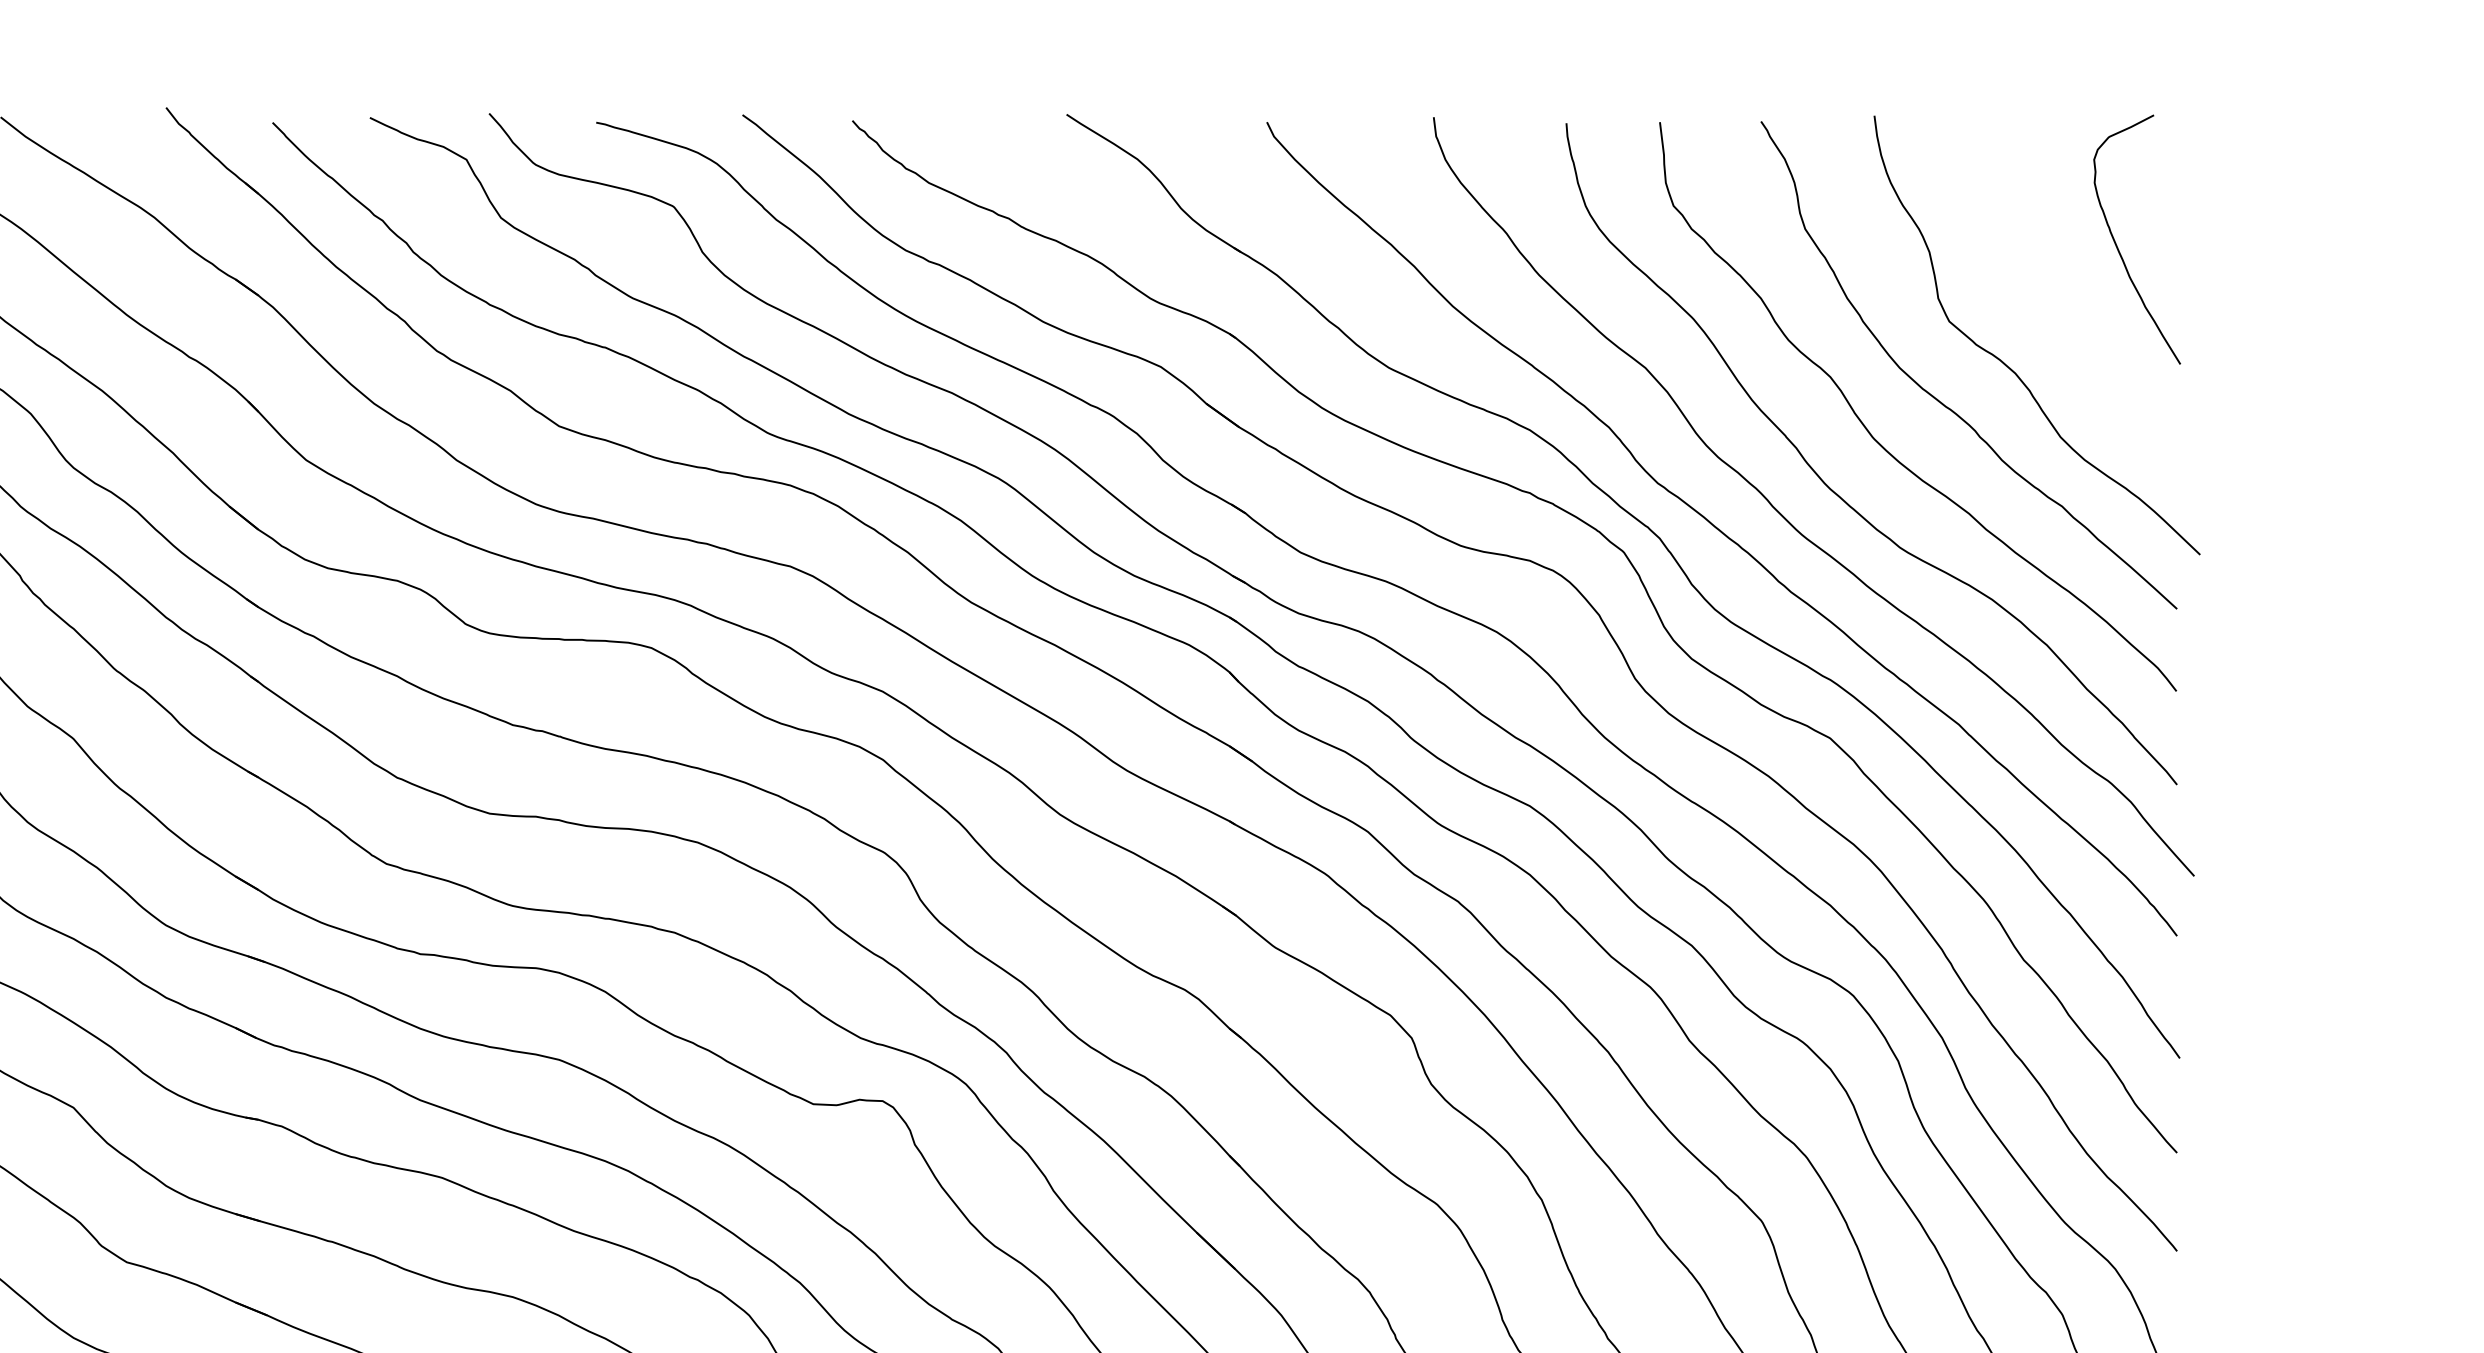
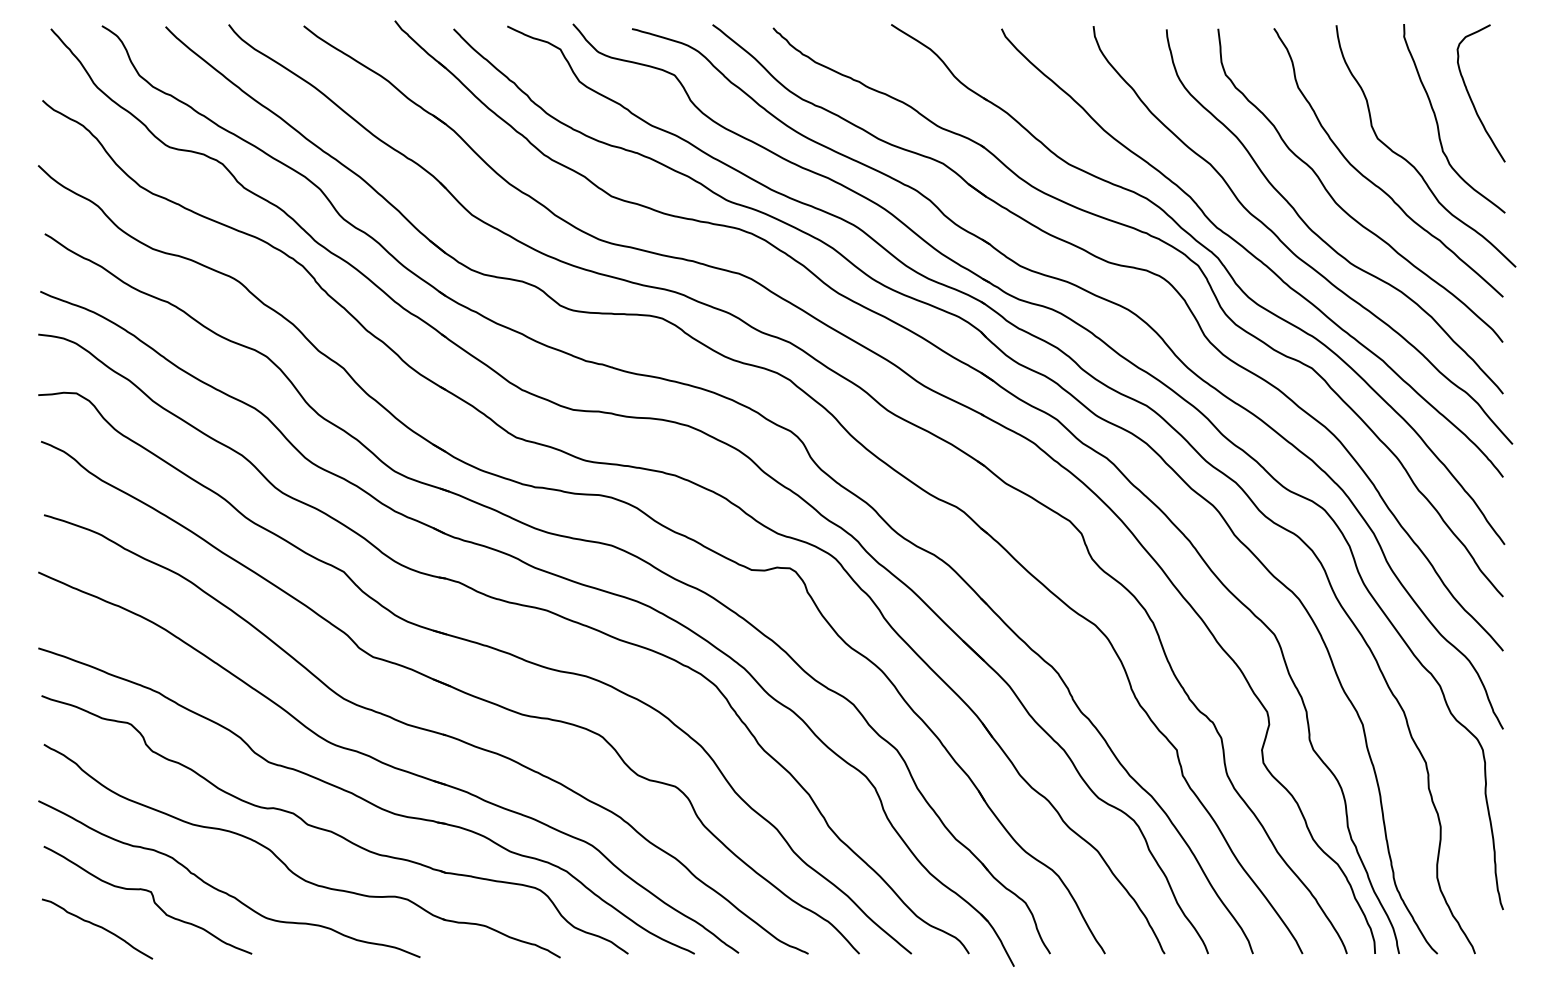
curve: (2059, 294) -> (1438, 123), added

